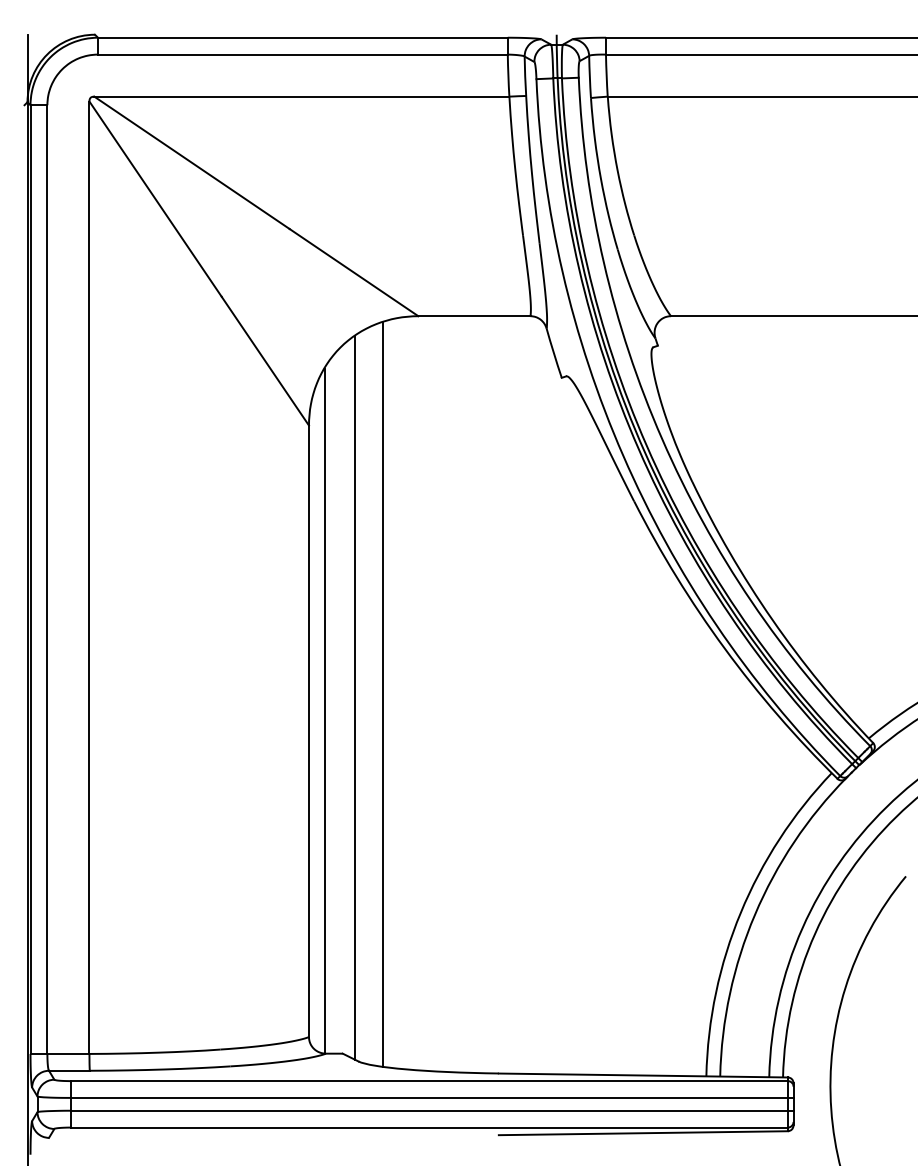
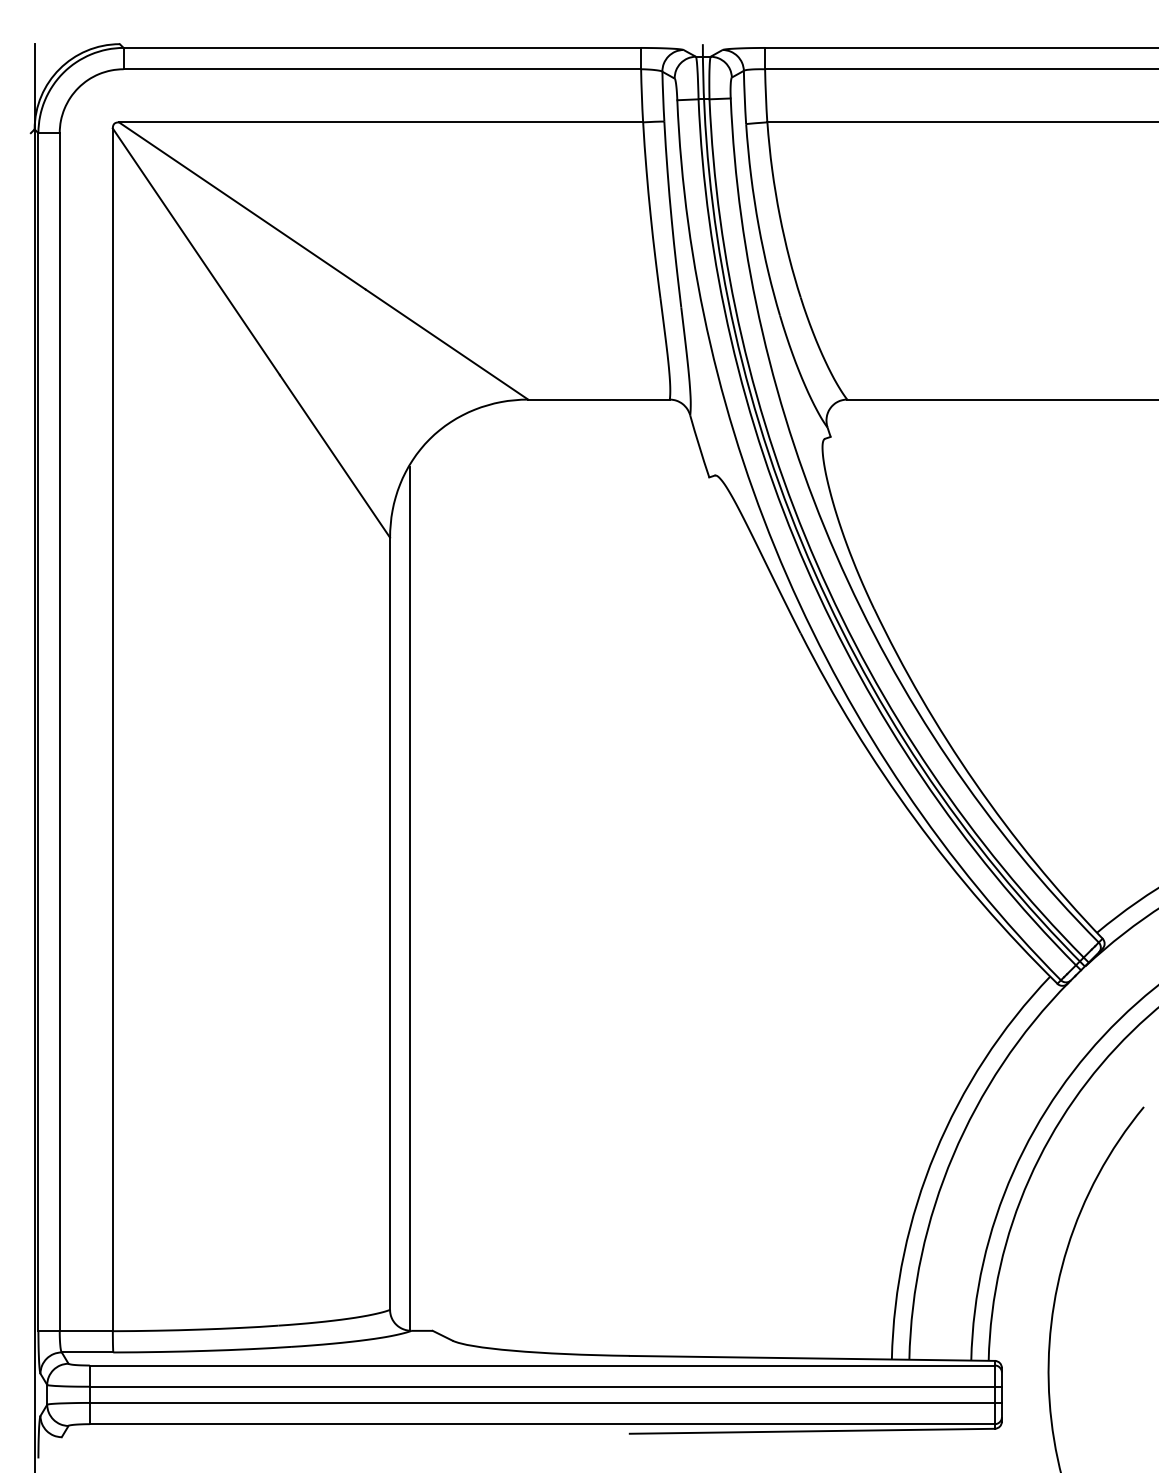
line: (382, 694) -> (482, 877), removed
line: (355, 697) -> (448, 881), removed

